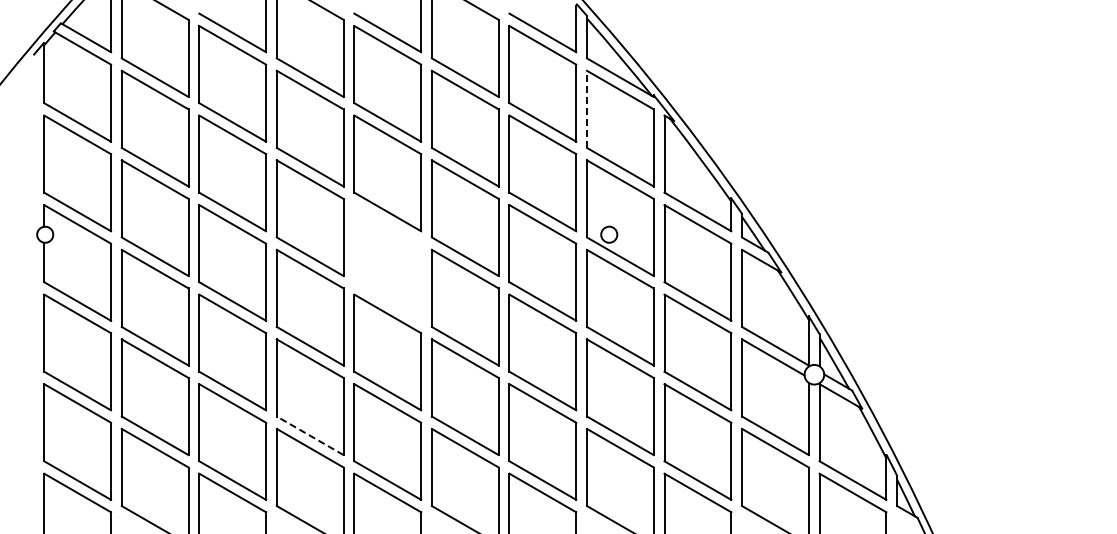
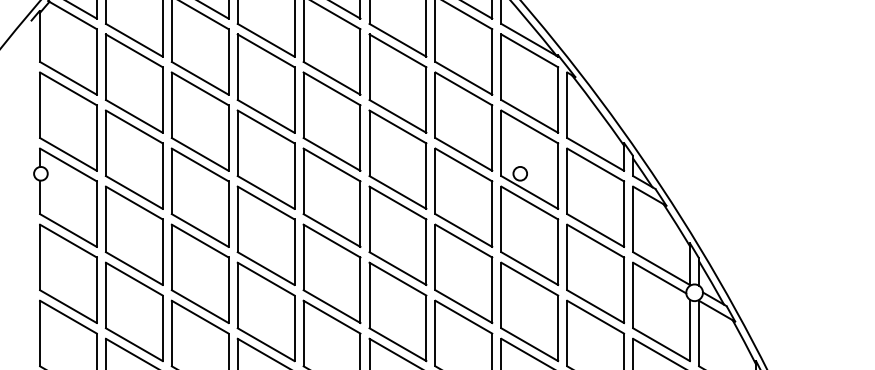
line: (587, 109) -> (501, 67), dashed -> solid
part: (387, 262) -> (331, 197), added
line: (310, 435) -> (266, 344), dashed -> solid

